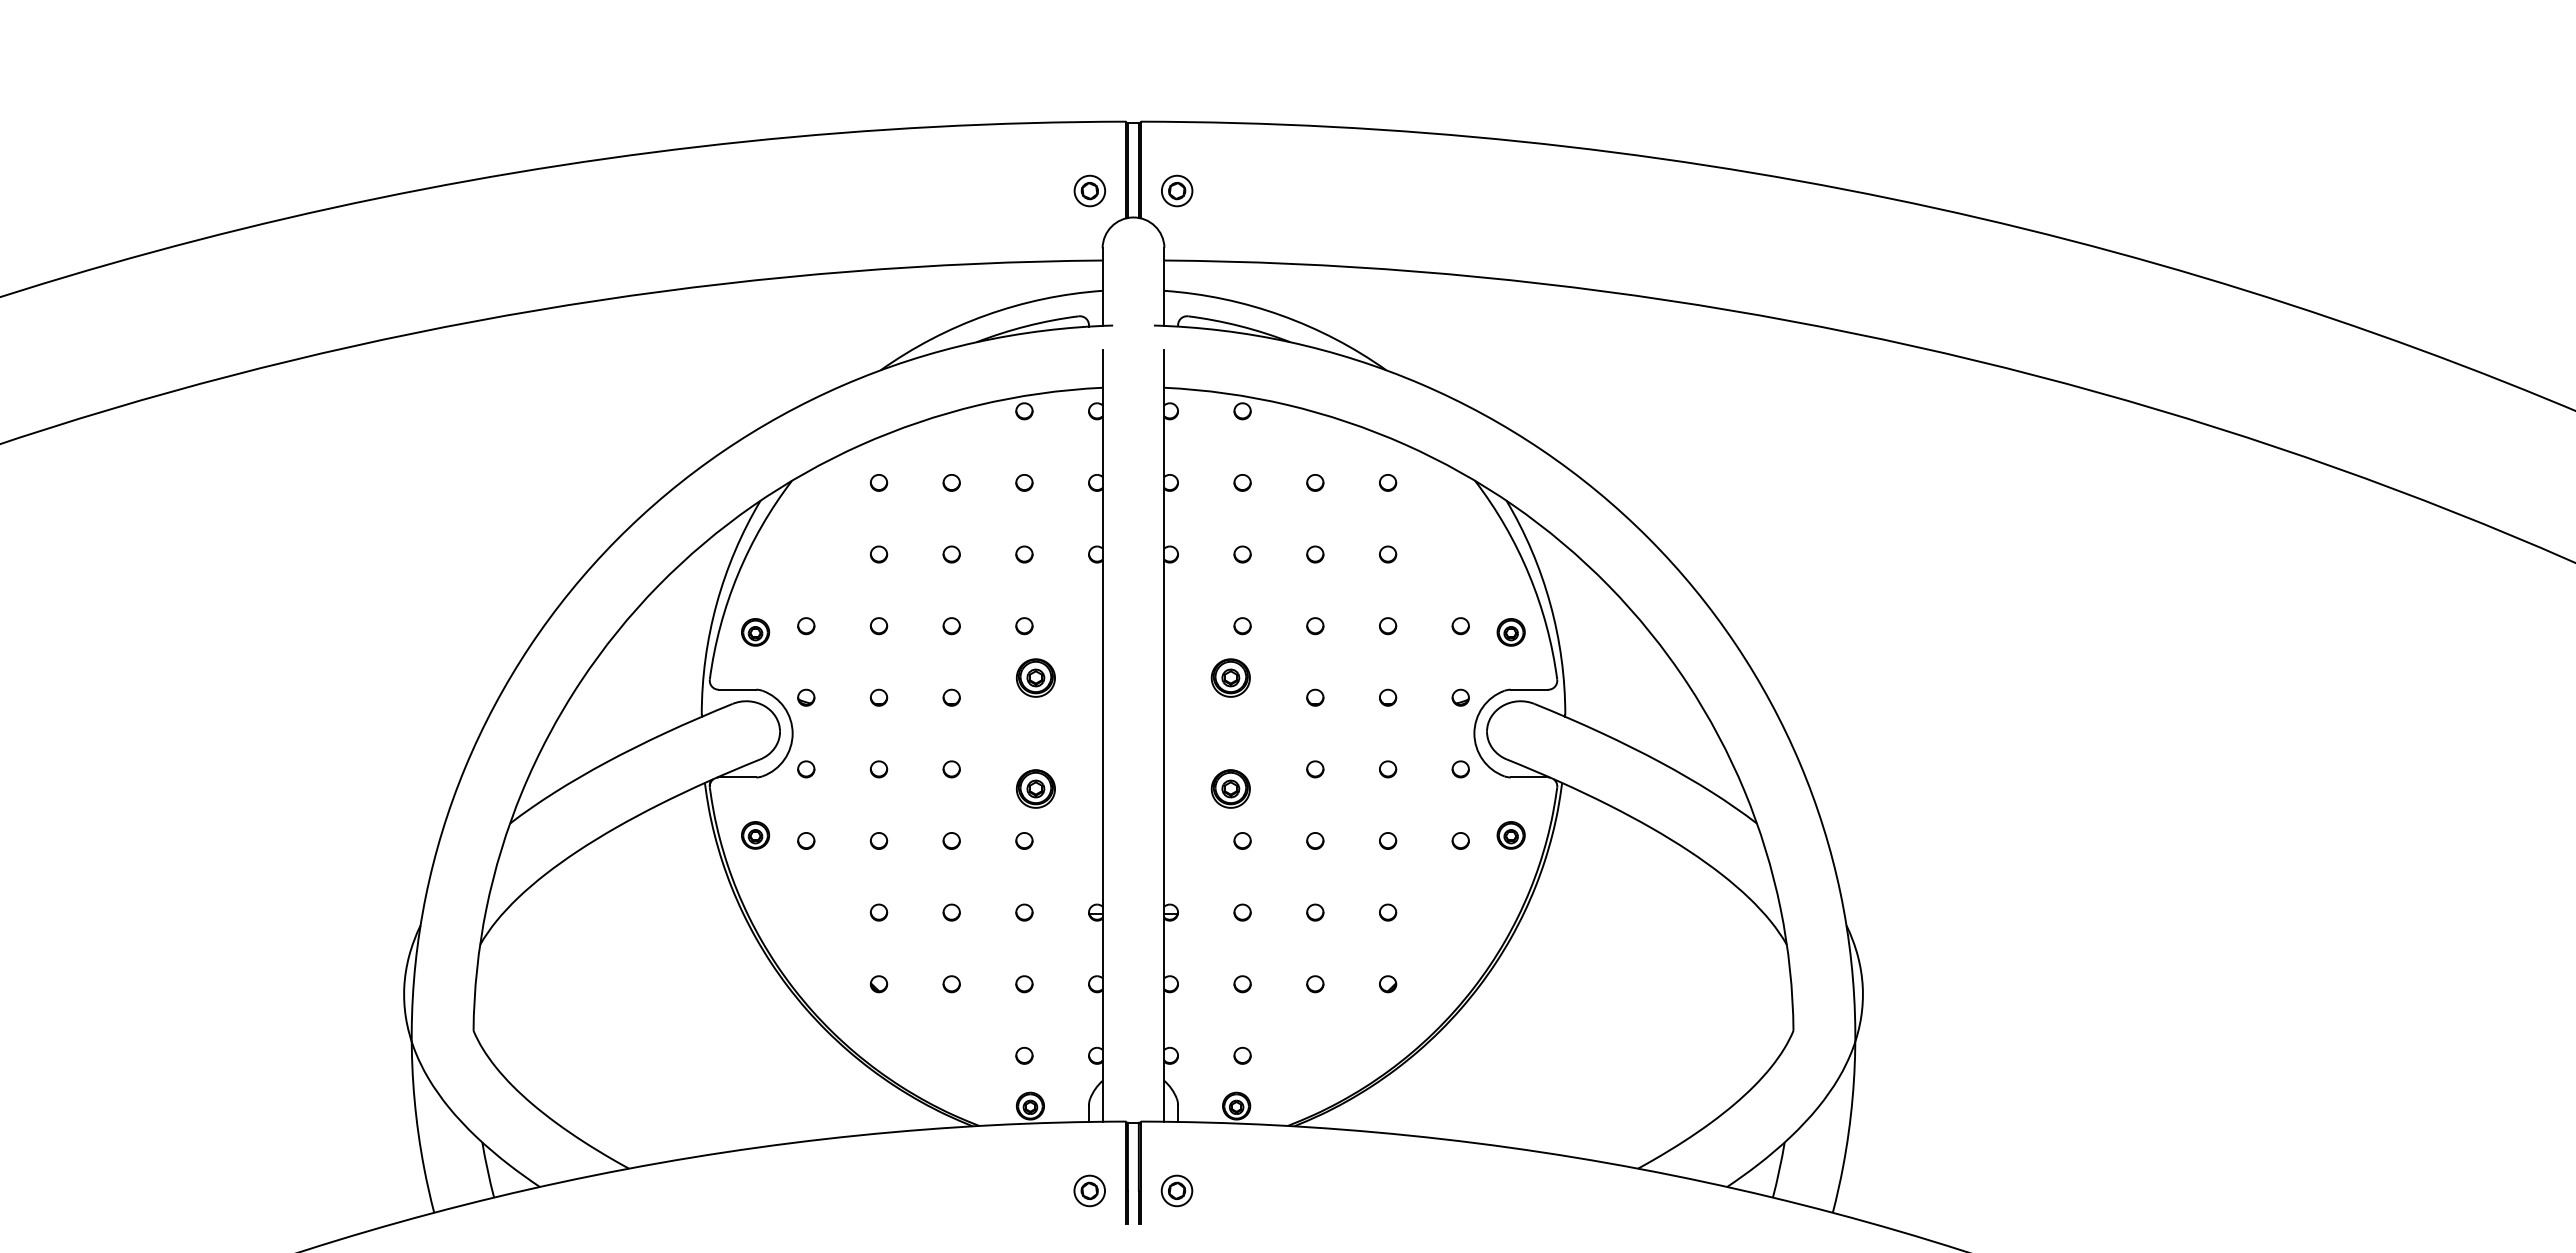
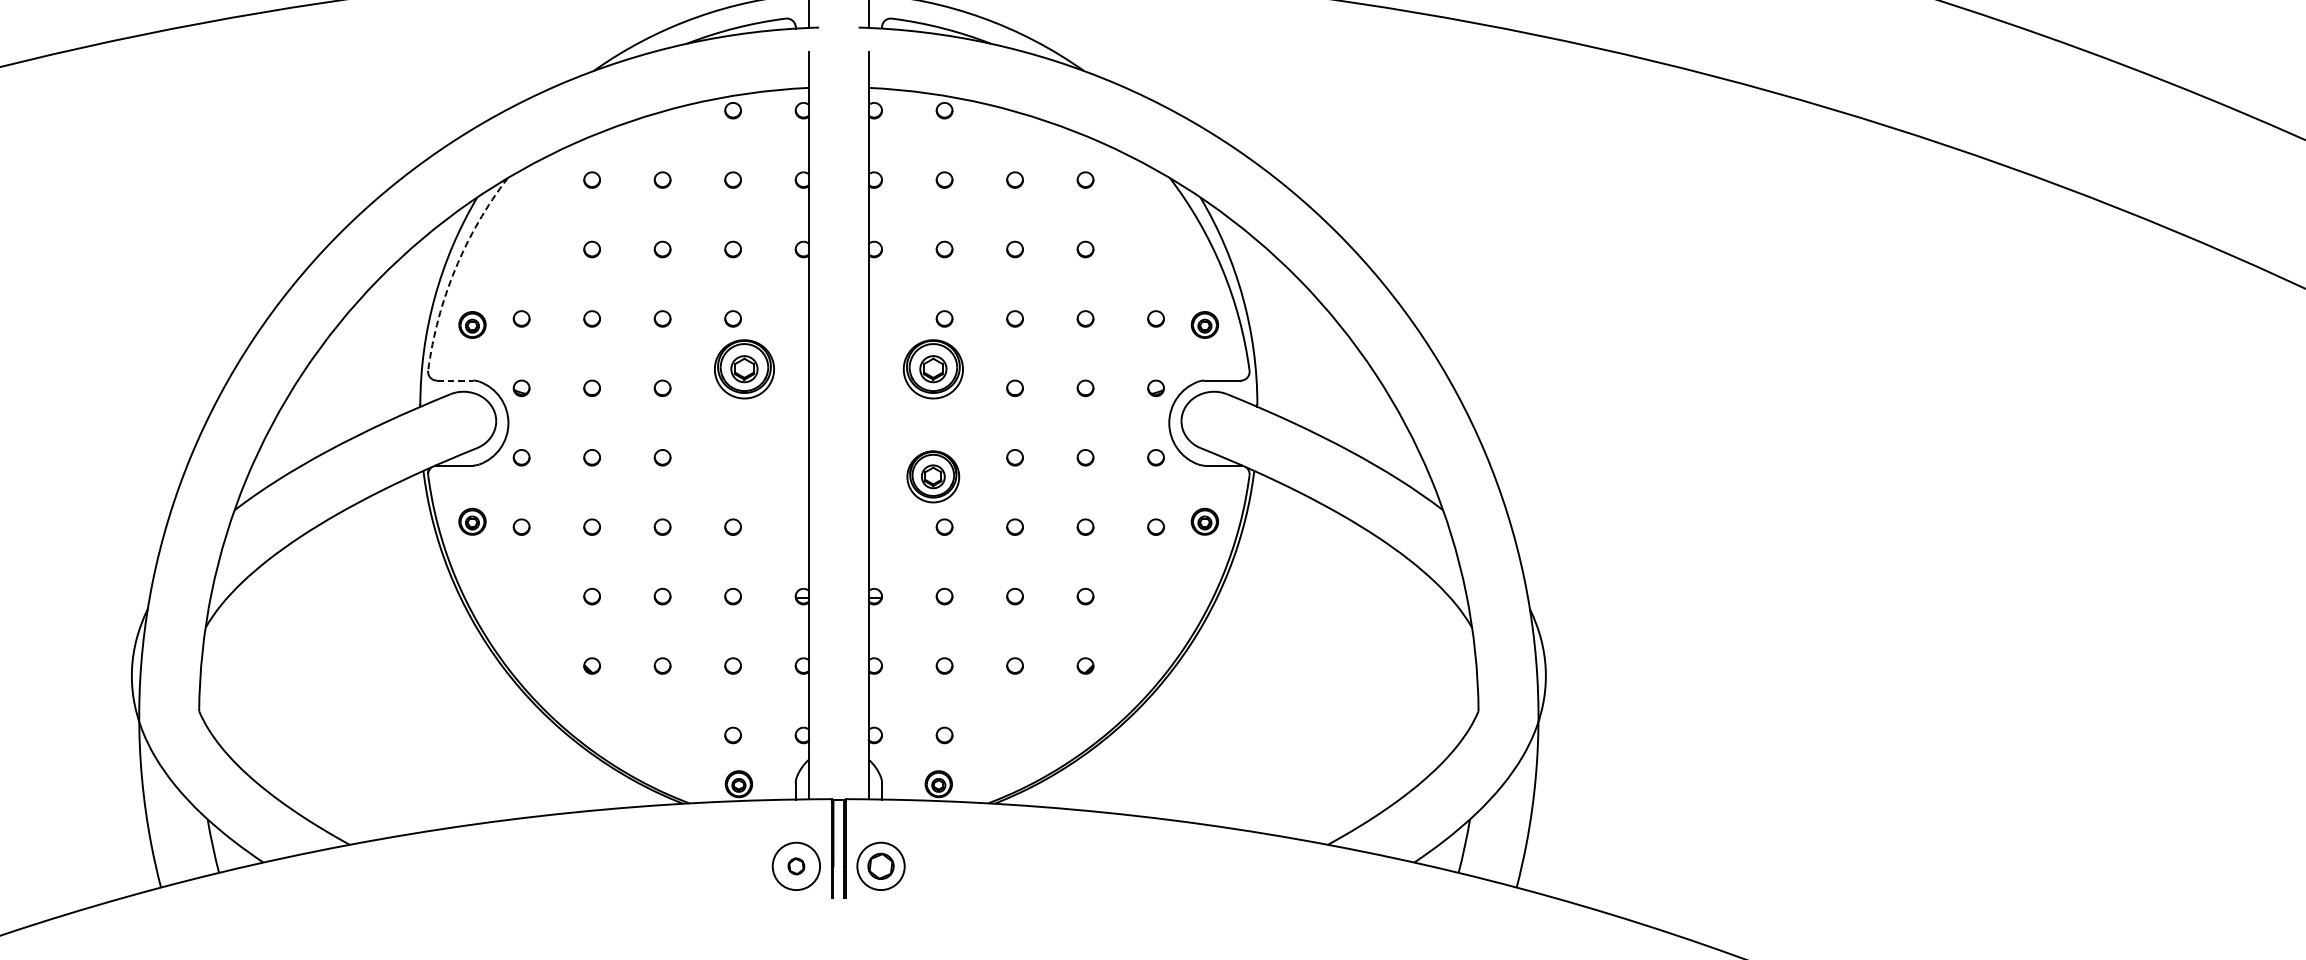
arc: (737, 574) -> (454, 268), solid -> dashed
part: (1035, 677) -> (743, 368), size x1.6
part: (1230, 677) -> (932, 368), size x1.6
line: (737, 689) -> (454, 380), solid -> dashed
part: (1035, 788) -> (743, 476), removed
part: (1230, 788) -> (932, 476), size x1.4
circle: (1089, 1190) -> (796, 865), size x1.6
part: (1176, 1190) -> (880, 865), size x1.6

